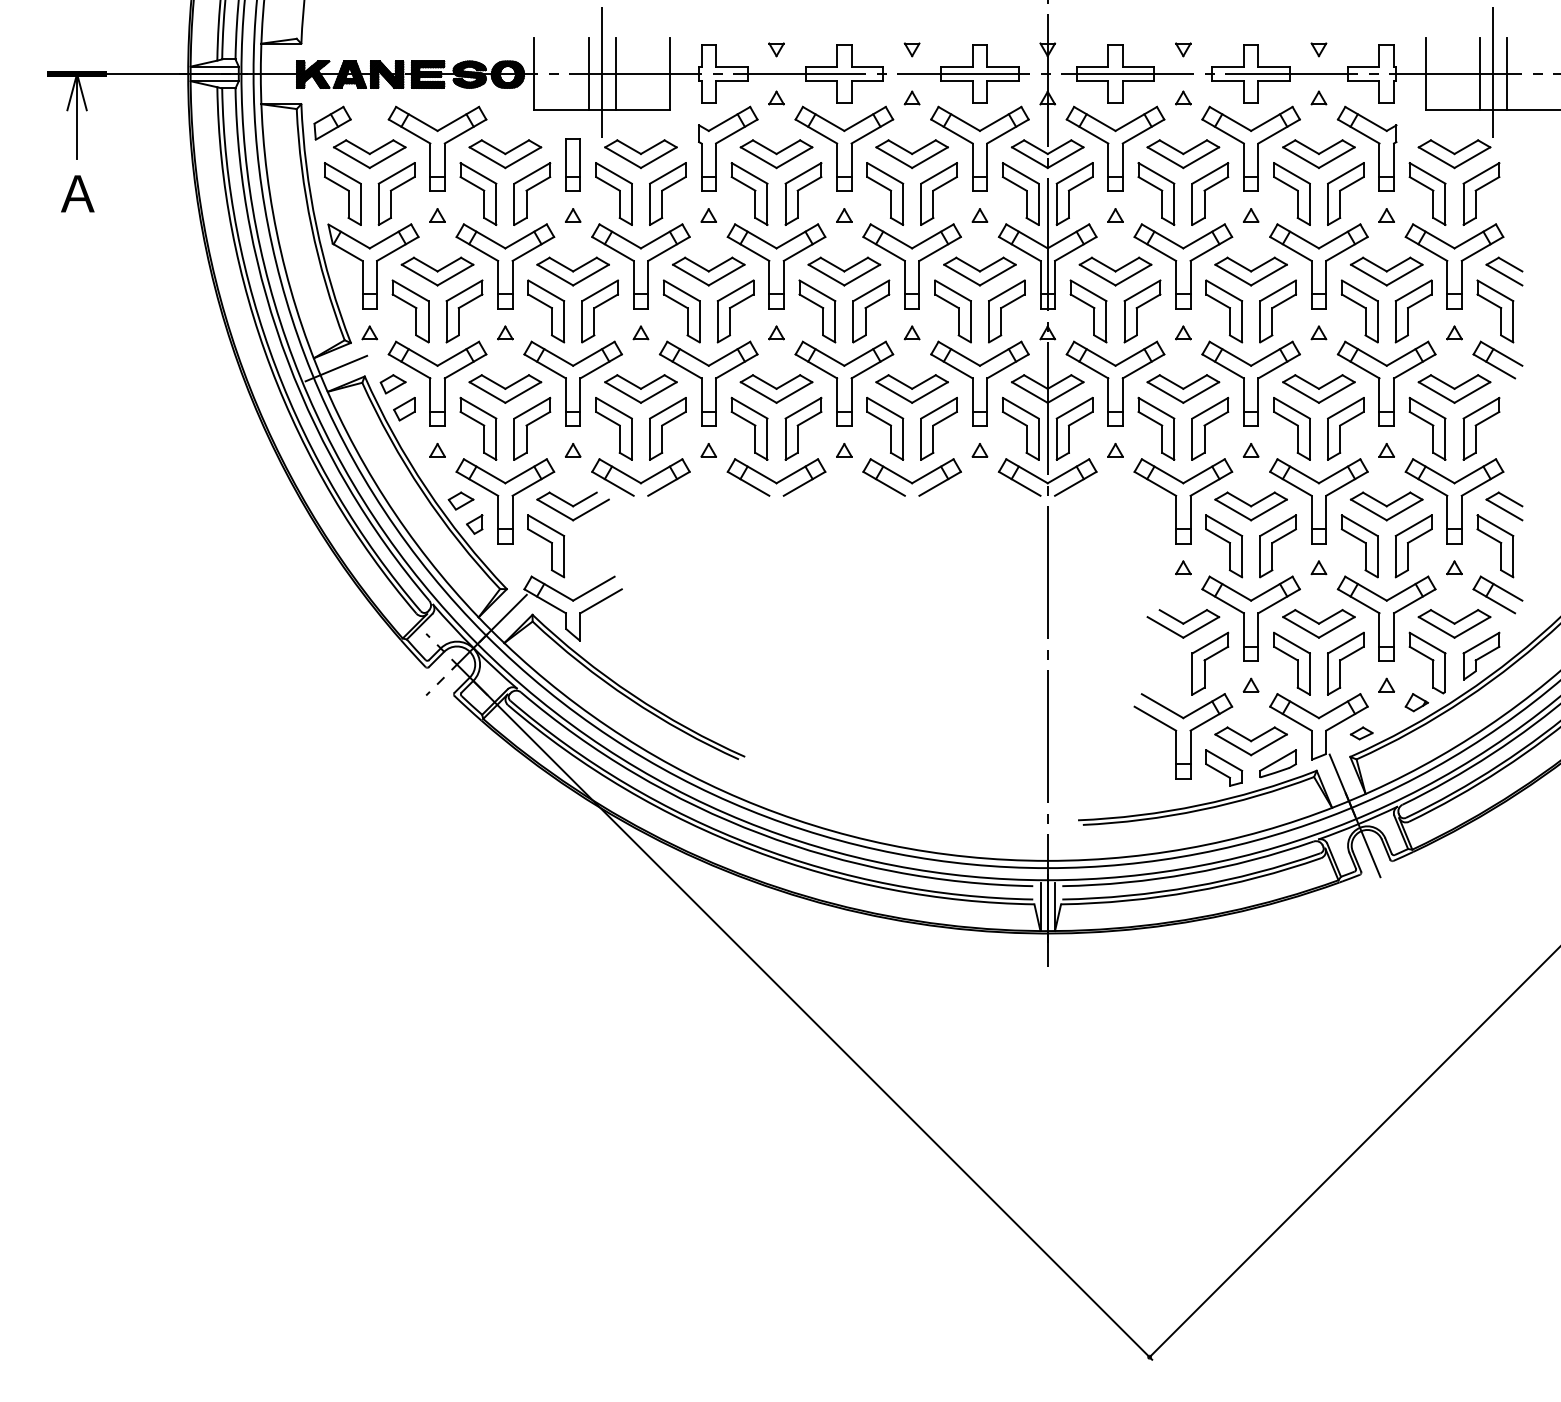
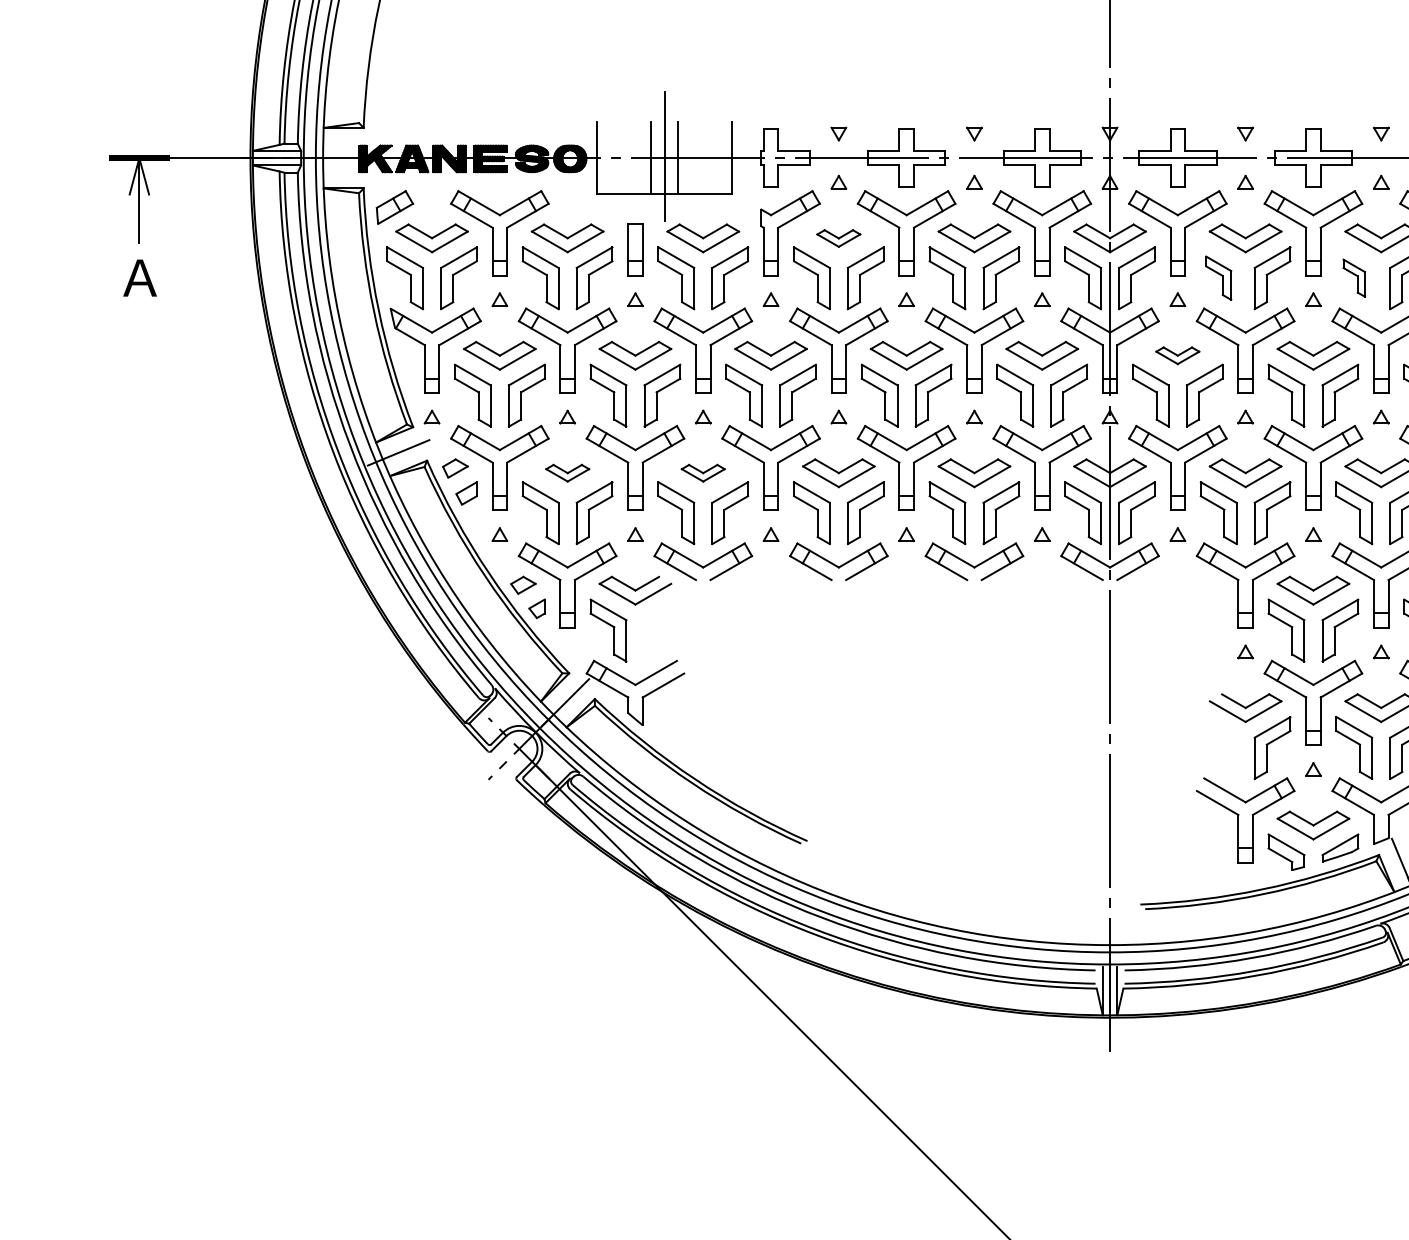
part: (776, 154) -> (838, 238), size x0.6
part: (1156, 193) -> (1218, 277), size x0.7
part: (1291, 193) -> (1353, 277), size x0.6
part: (1115, 271) -> (1177, 355), size x0.6
part: (505, 388) -> (567, 472), size x0.6
part: (640, 388) -> (702, 472), size x0.6

